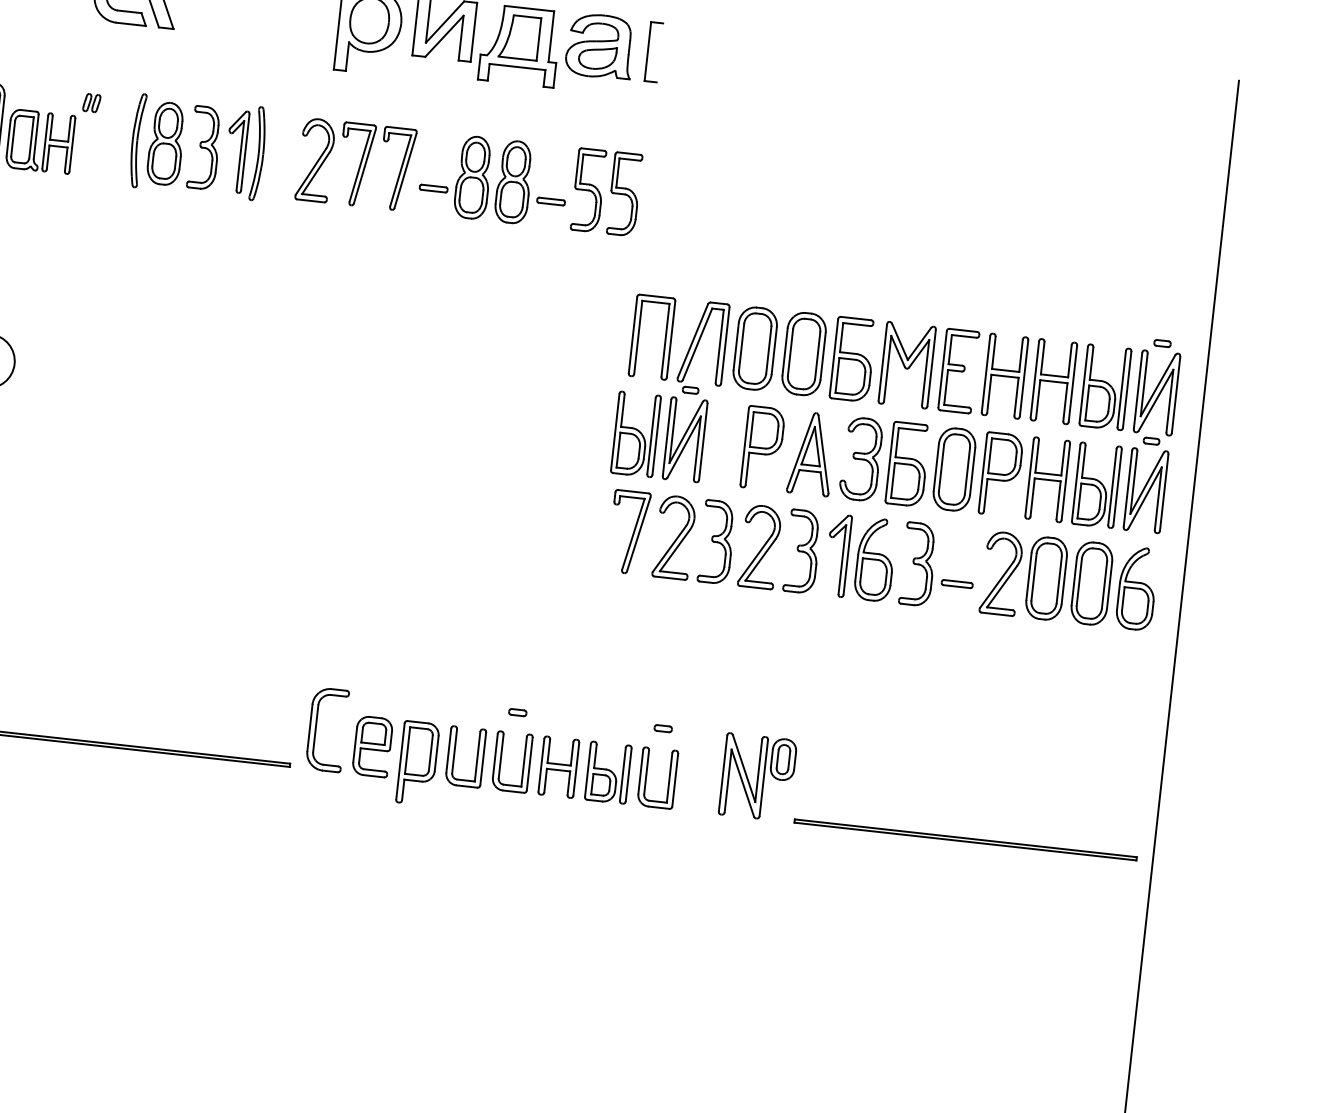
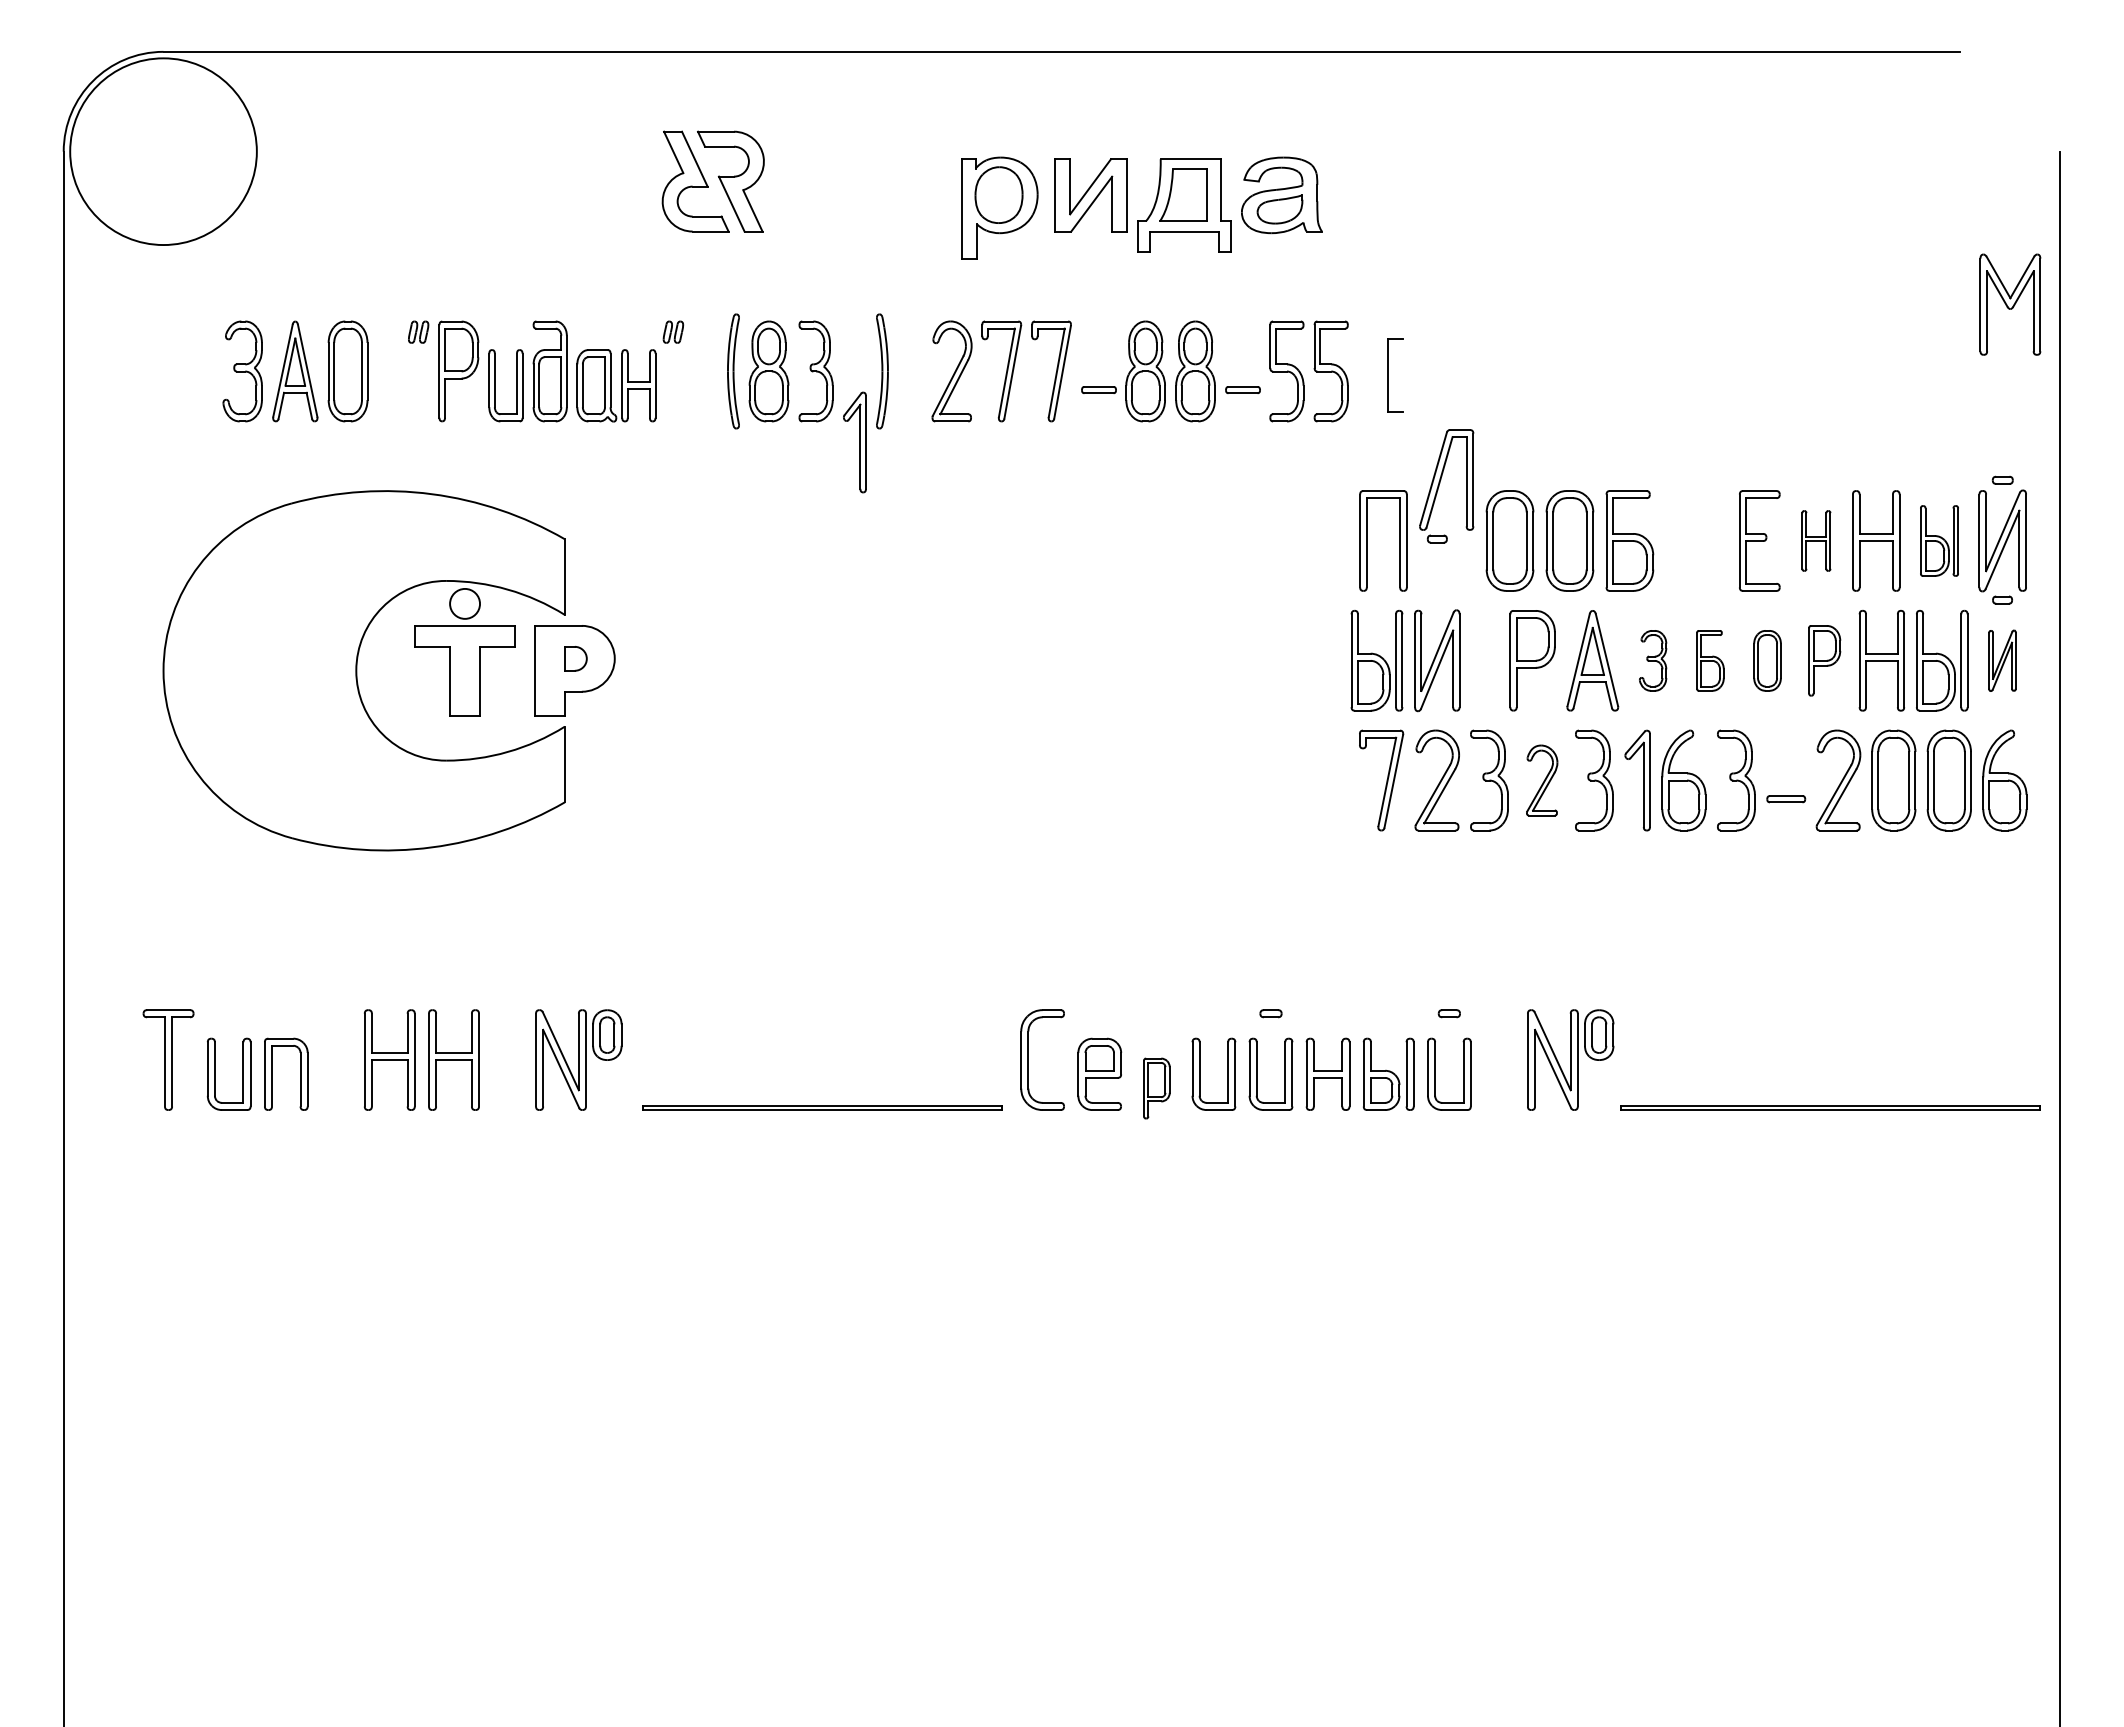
part: (648, 51) -> (1388, 375), moved
part: (235, 151) -> (854, 442), moved
part: (698, 345) -> (1440, 483), moved
part: (907, 365) -> (2010, 304), moved
part: (1005, 375) -> (1816, 540), size x0.6
part: (1105, 386) -> (1939, 540), size x0.7
part: (860, 458) -> (1652, 660), size x0.6
part: (907, 464) -> (1710, 660), size x0.6
part: (954, 469) -> (1767, 660), size x0.6
part: (1000, 474) -> (1824, 660), size x0.7
part: (1146, 490) -> (2002, 660), size x0.6
part: (759, 546) -> (1541, 780), size x0.7
part: (417, 763) -> (1156, 1088), size x0.6

